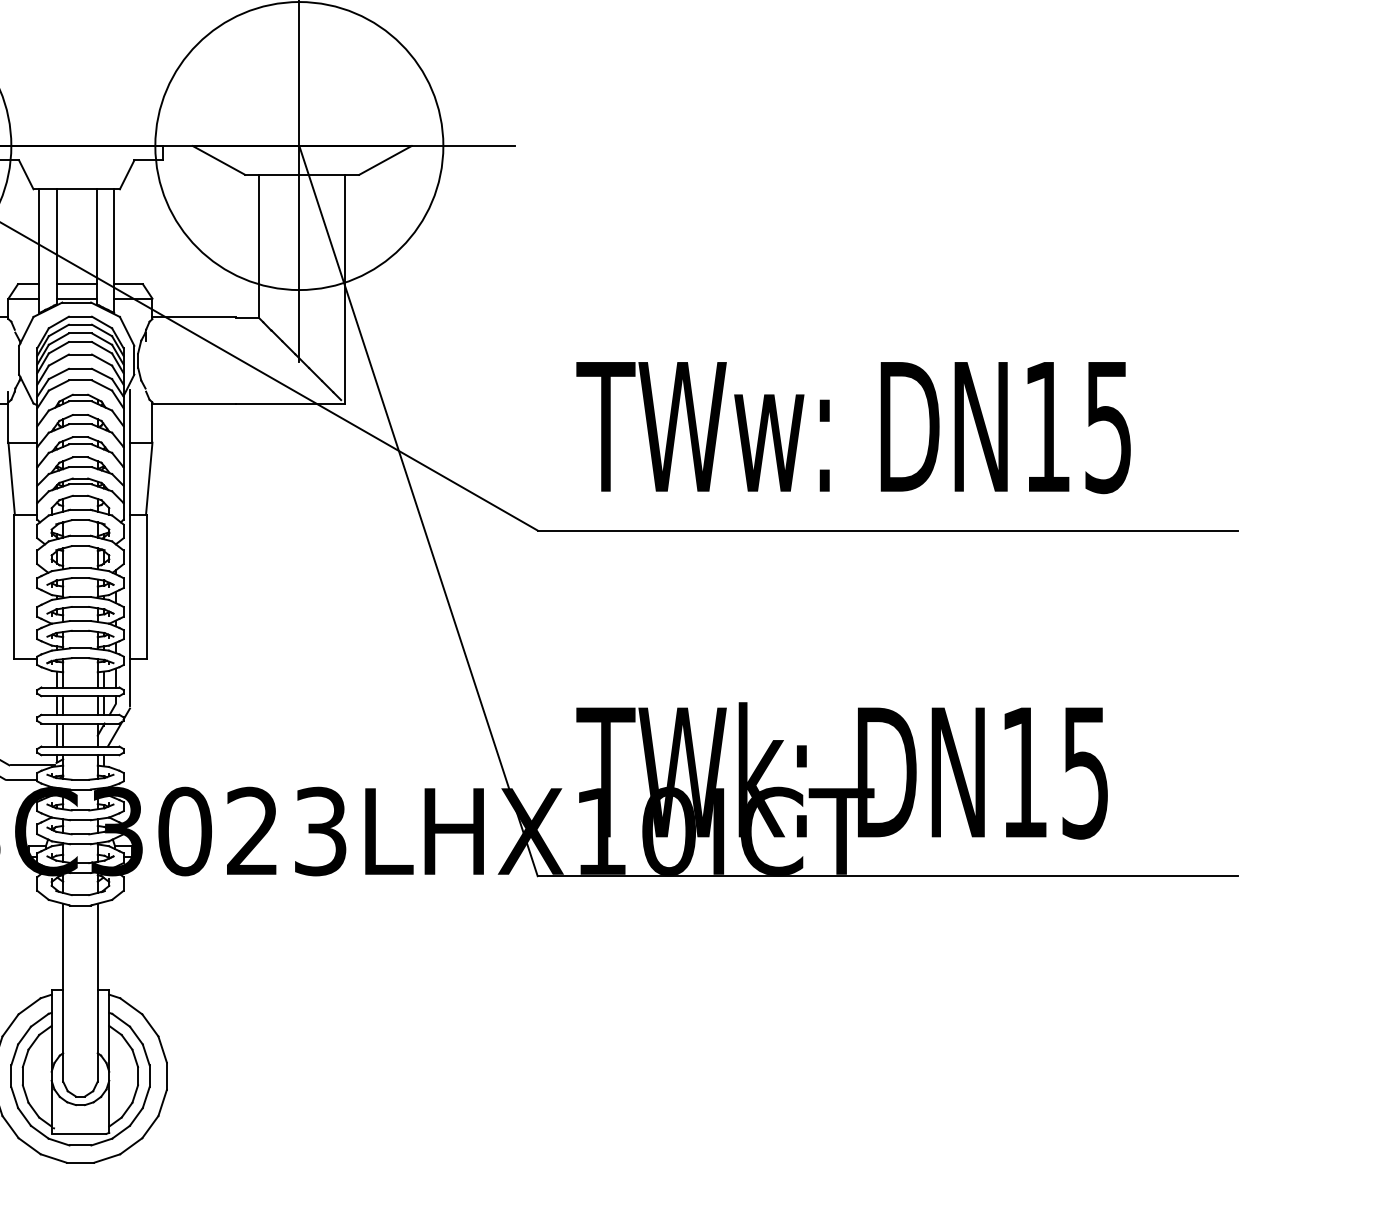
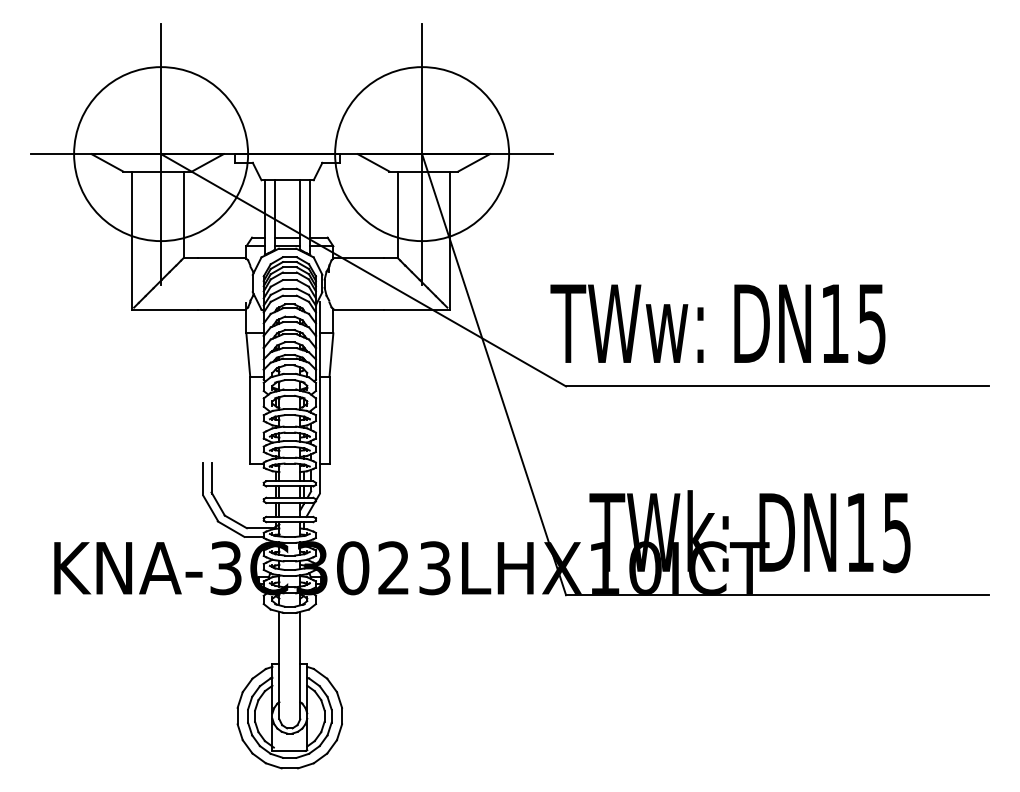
text: (852, 428) -> (717, 324), moved

